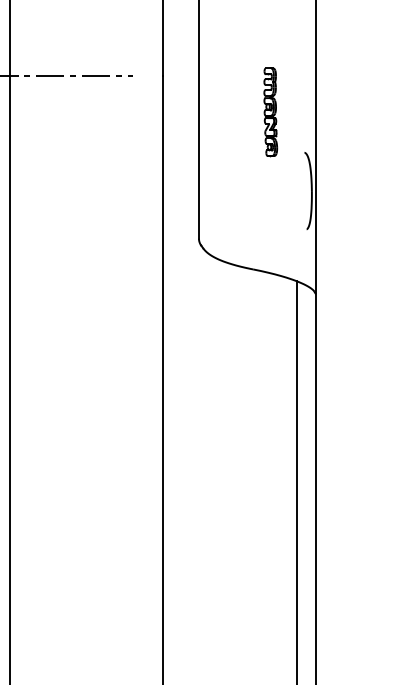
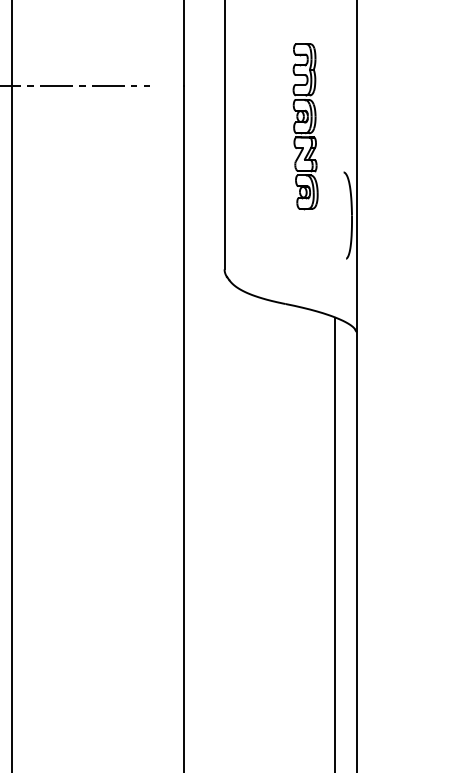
part: (270, 112) -> (305, 126), size x1.67

